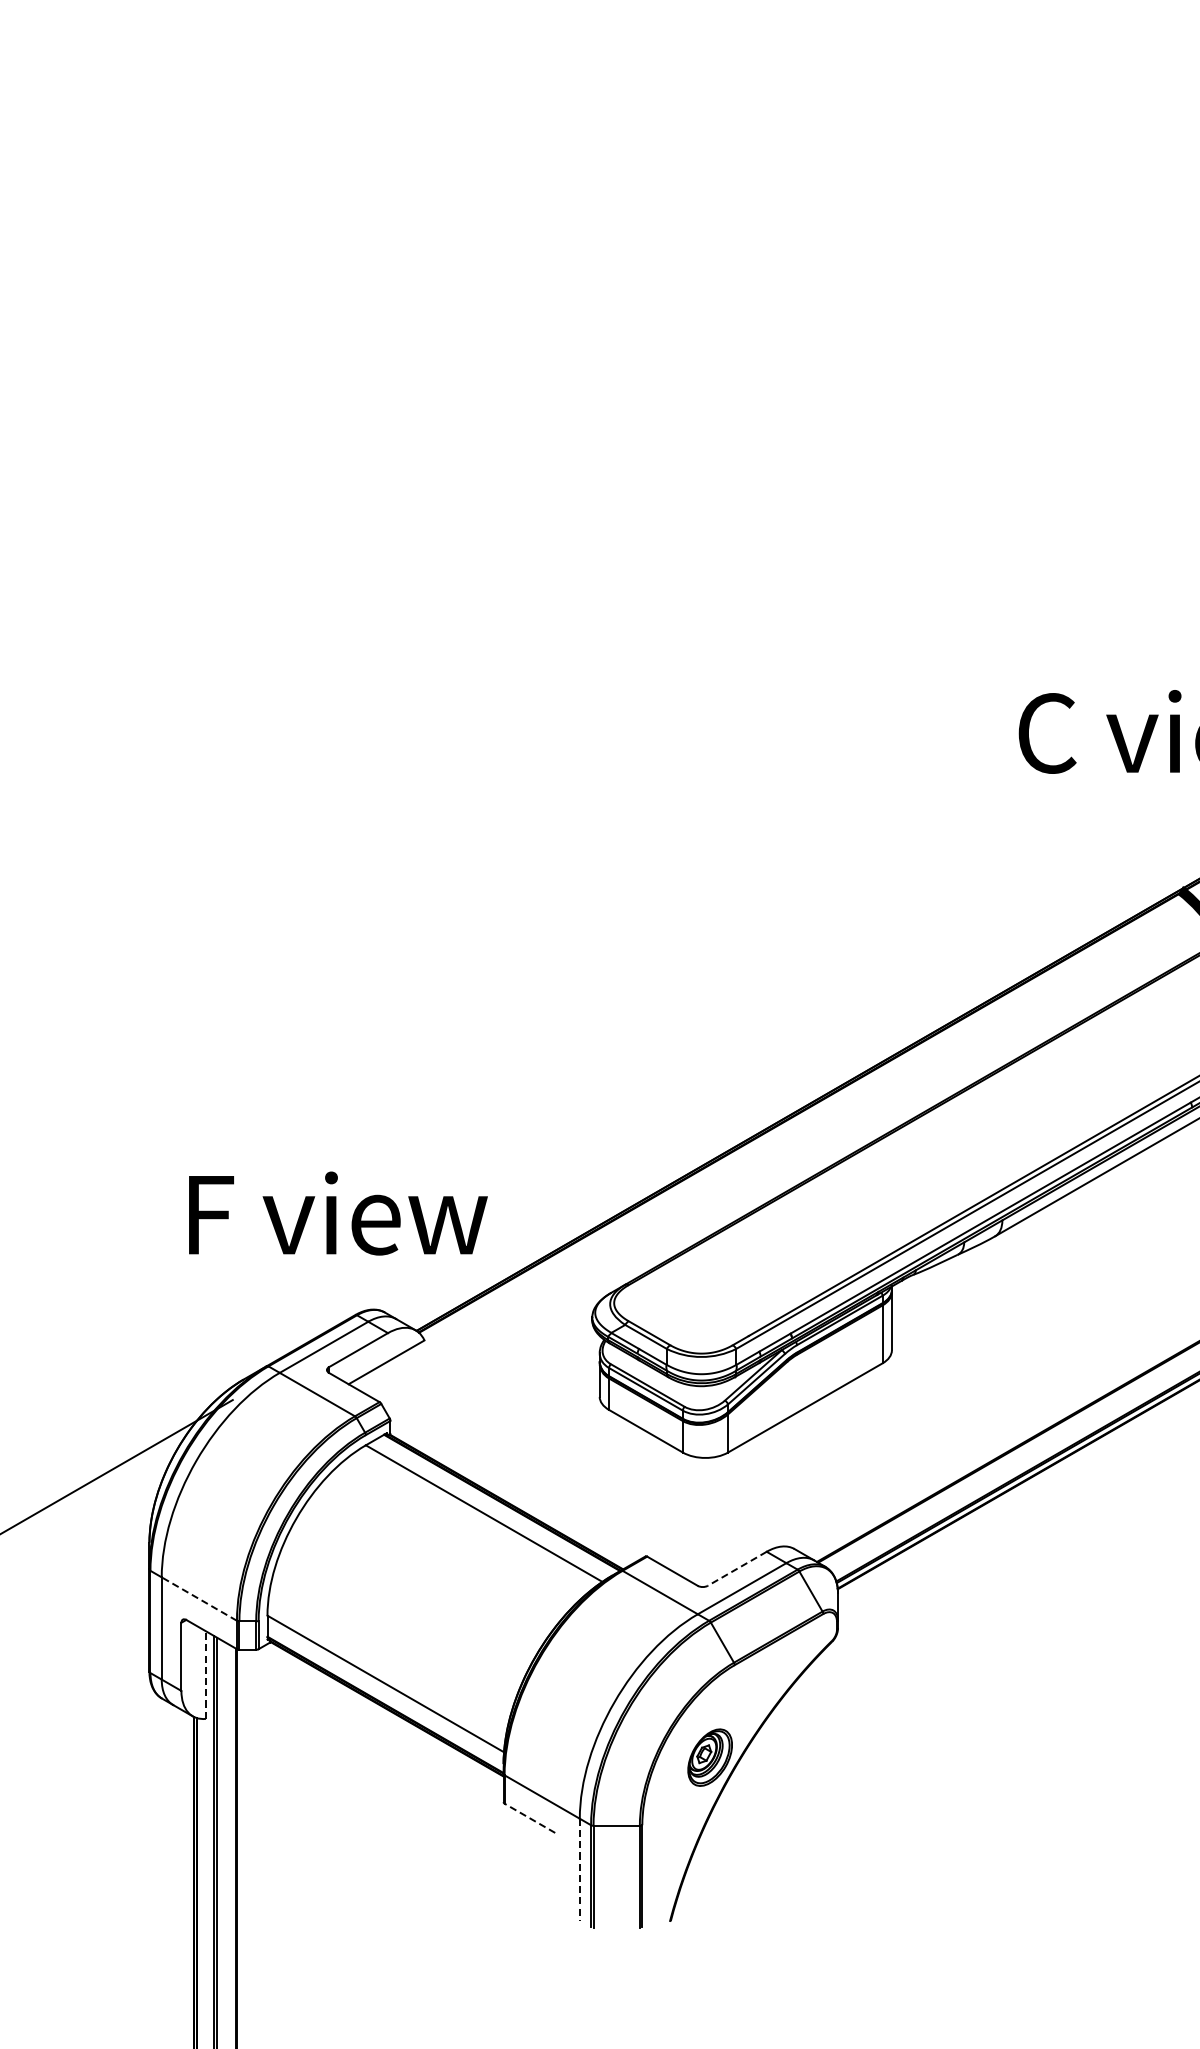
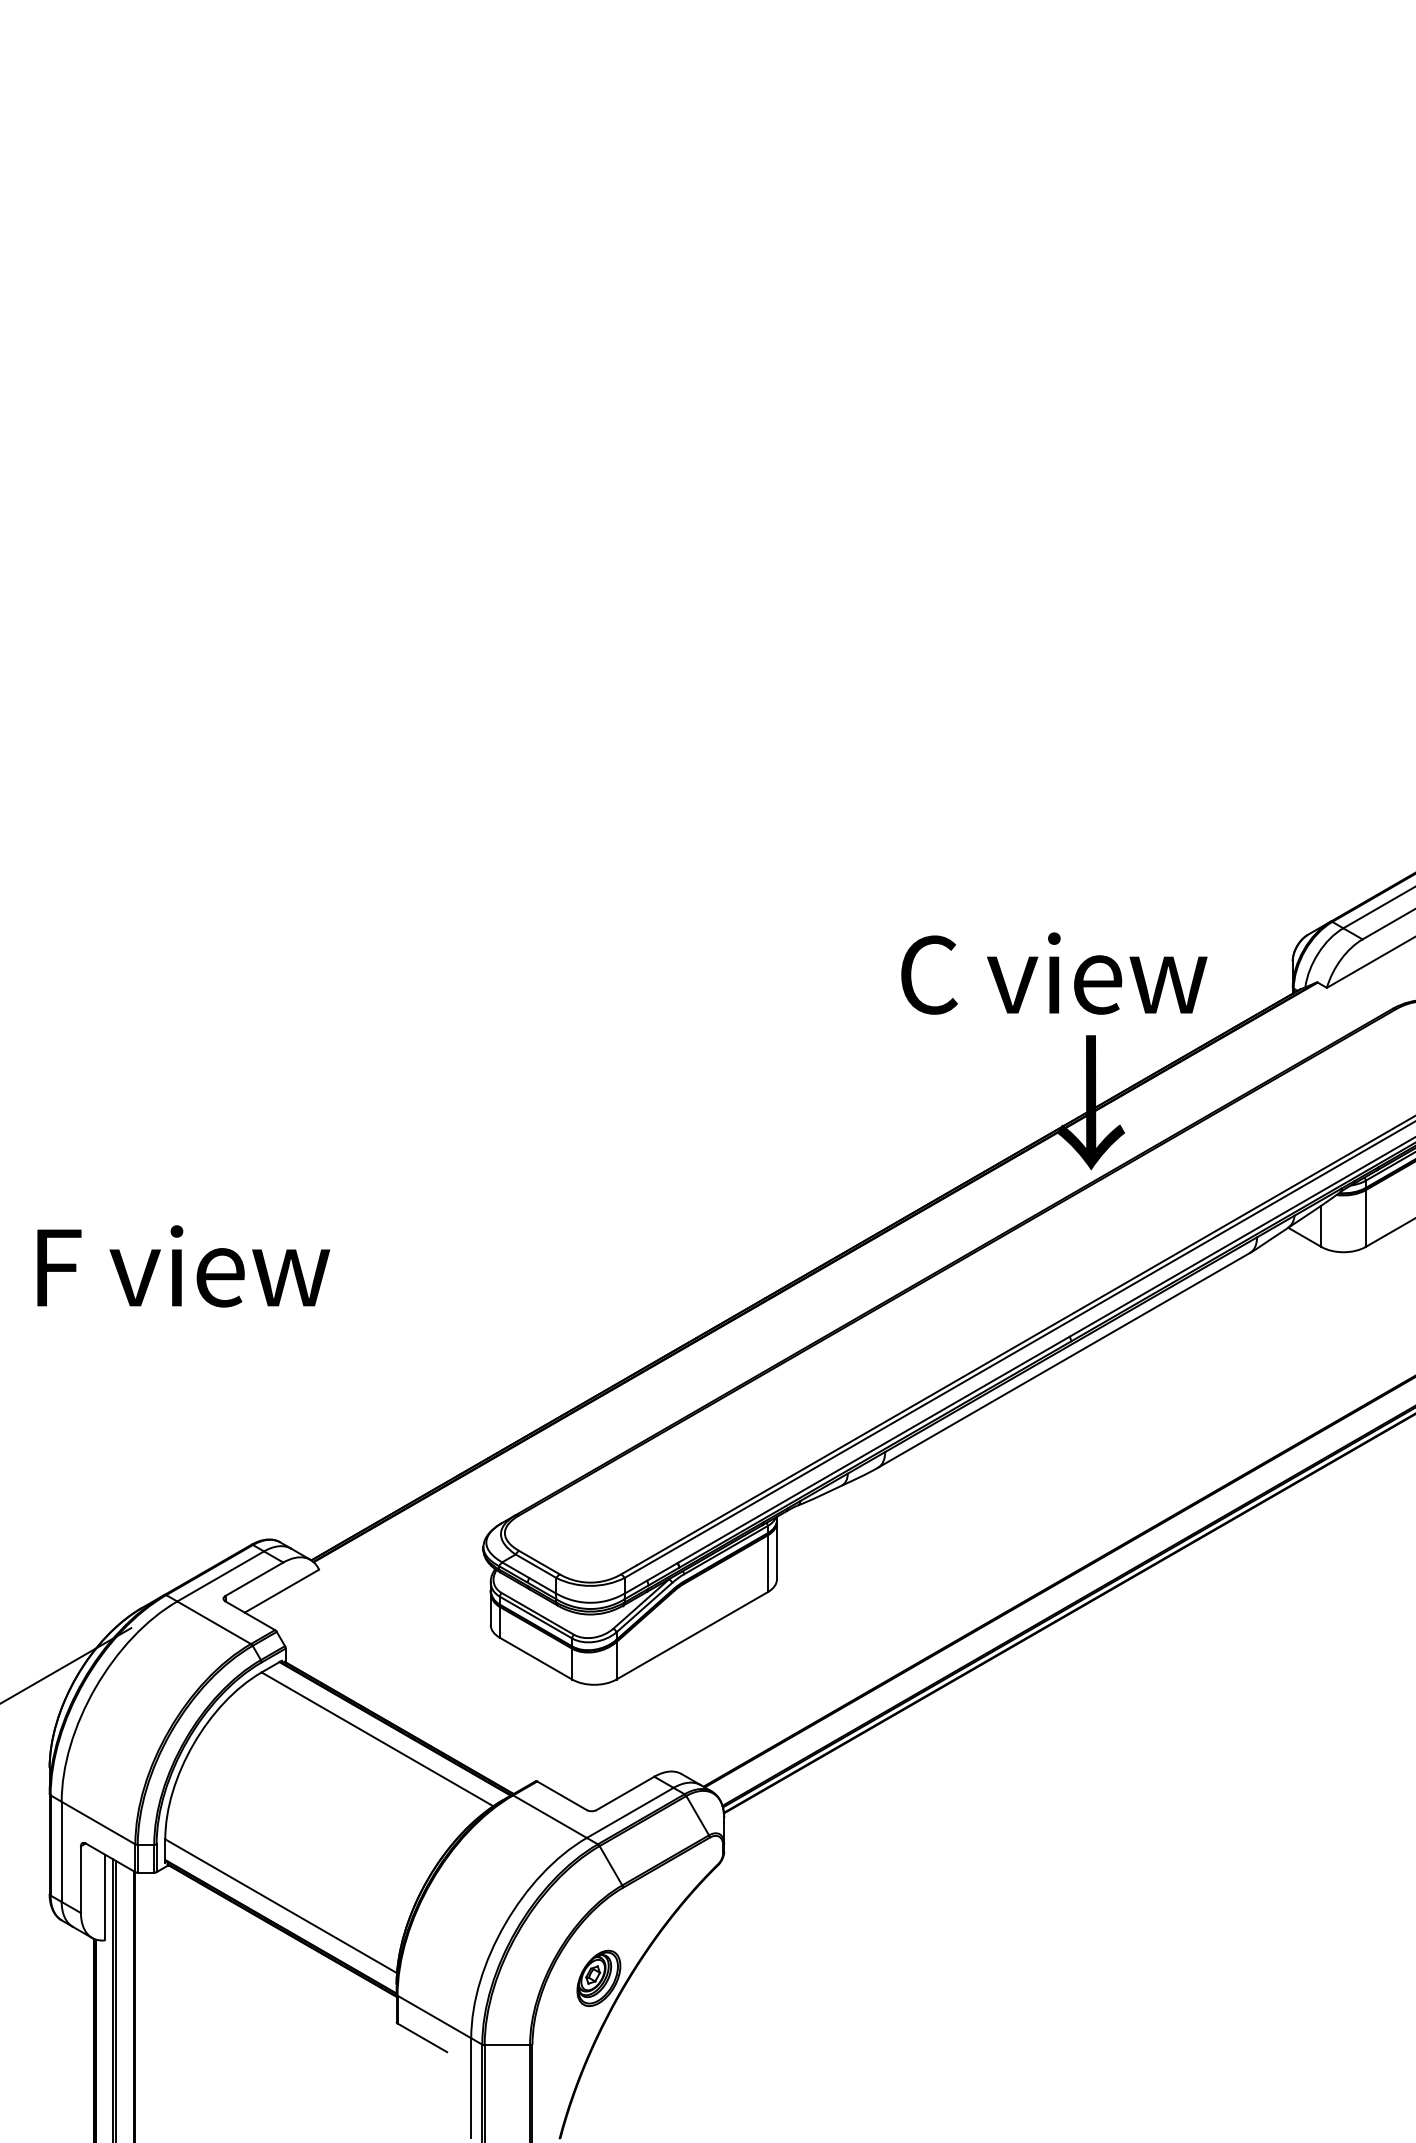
text: (338, 1213) -> (183, 1266), moved
line: (737, 1568) -> (625, 1793), dashed -> solid
line: (199, 1599) -> (98, 1823), dashed -> solid
line: (206, 1675) -> (105, 1897), dashed -> solid
line: (530, 1817) -> (422, 2037), dashed -> solid
line: (580, 1870) -> (471, 2088), dashed -> solid

